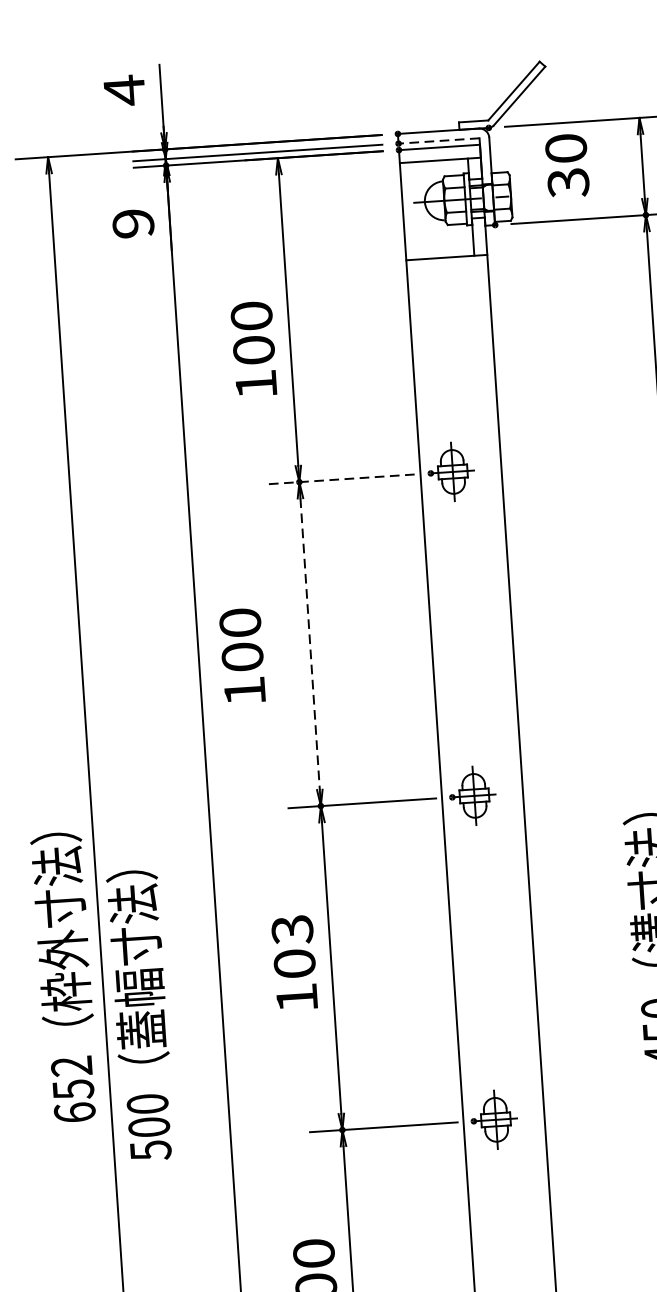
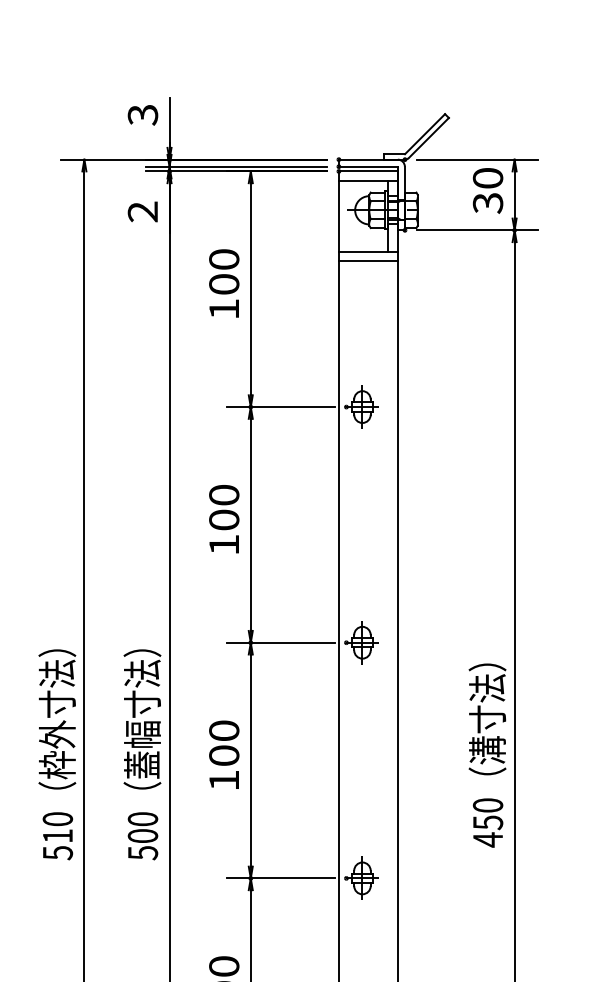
text: (123, 89) -> (142, 114), 4 -> 3
line: (437, 140) -> (367, 166), dashed -> solid
text: (566, 165) -> (487, 190), moved
text: (134, 223) -> (143, 211), 9 -> 2
line: (446, 269) -> (367, 260), added
text: (254, 349) -> (224, 283), moved
line: (340, 479) -> (280, 407), dashed -> solid
line: (309, 644) -> (250, 525), dashed -> solid
text: (242, 656) -> (224, 519), moved
text: (292, 929) -> (224, 730), 103 -> 100
text: (141, 1015) -> (142, 754), moved
text: (72, 1090) -> (57, 836), 652 -> 510

